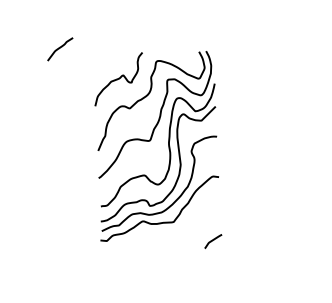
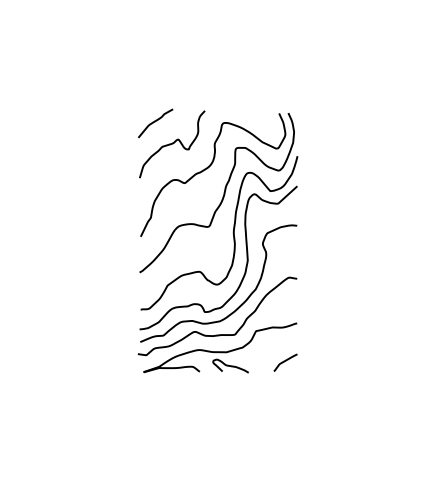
curve: (60, 48) -> (155, 122), moved
part: (163, 232) -> (220, 347), added

